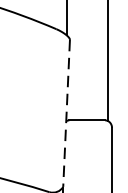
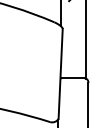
line: (66, 114) -> (60, 74), dashed -> solid

